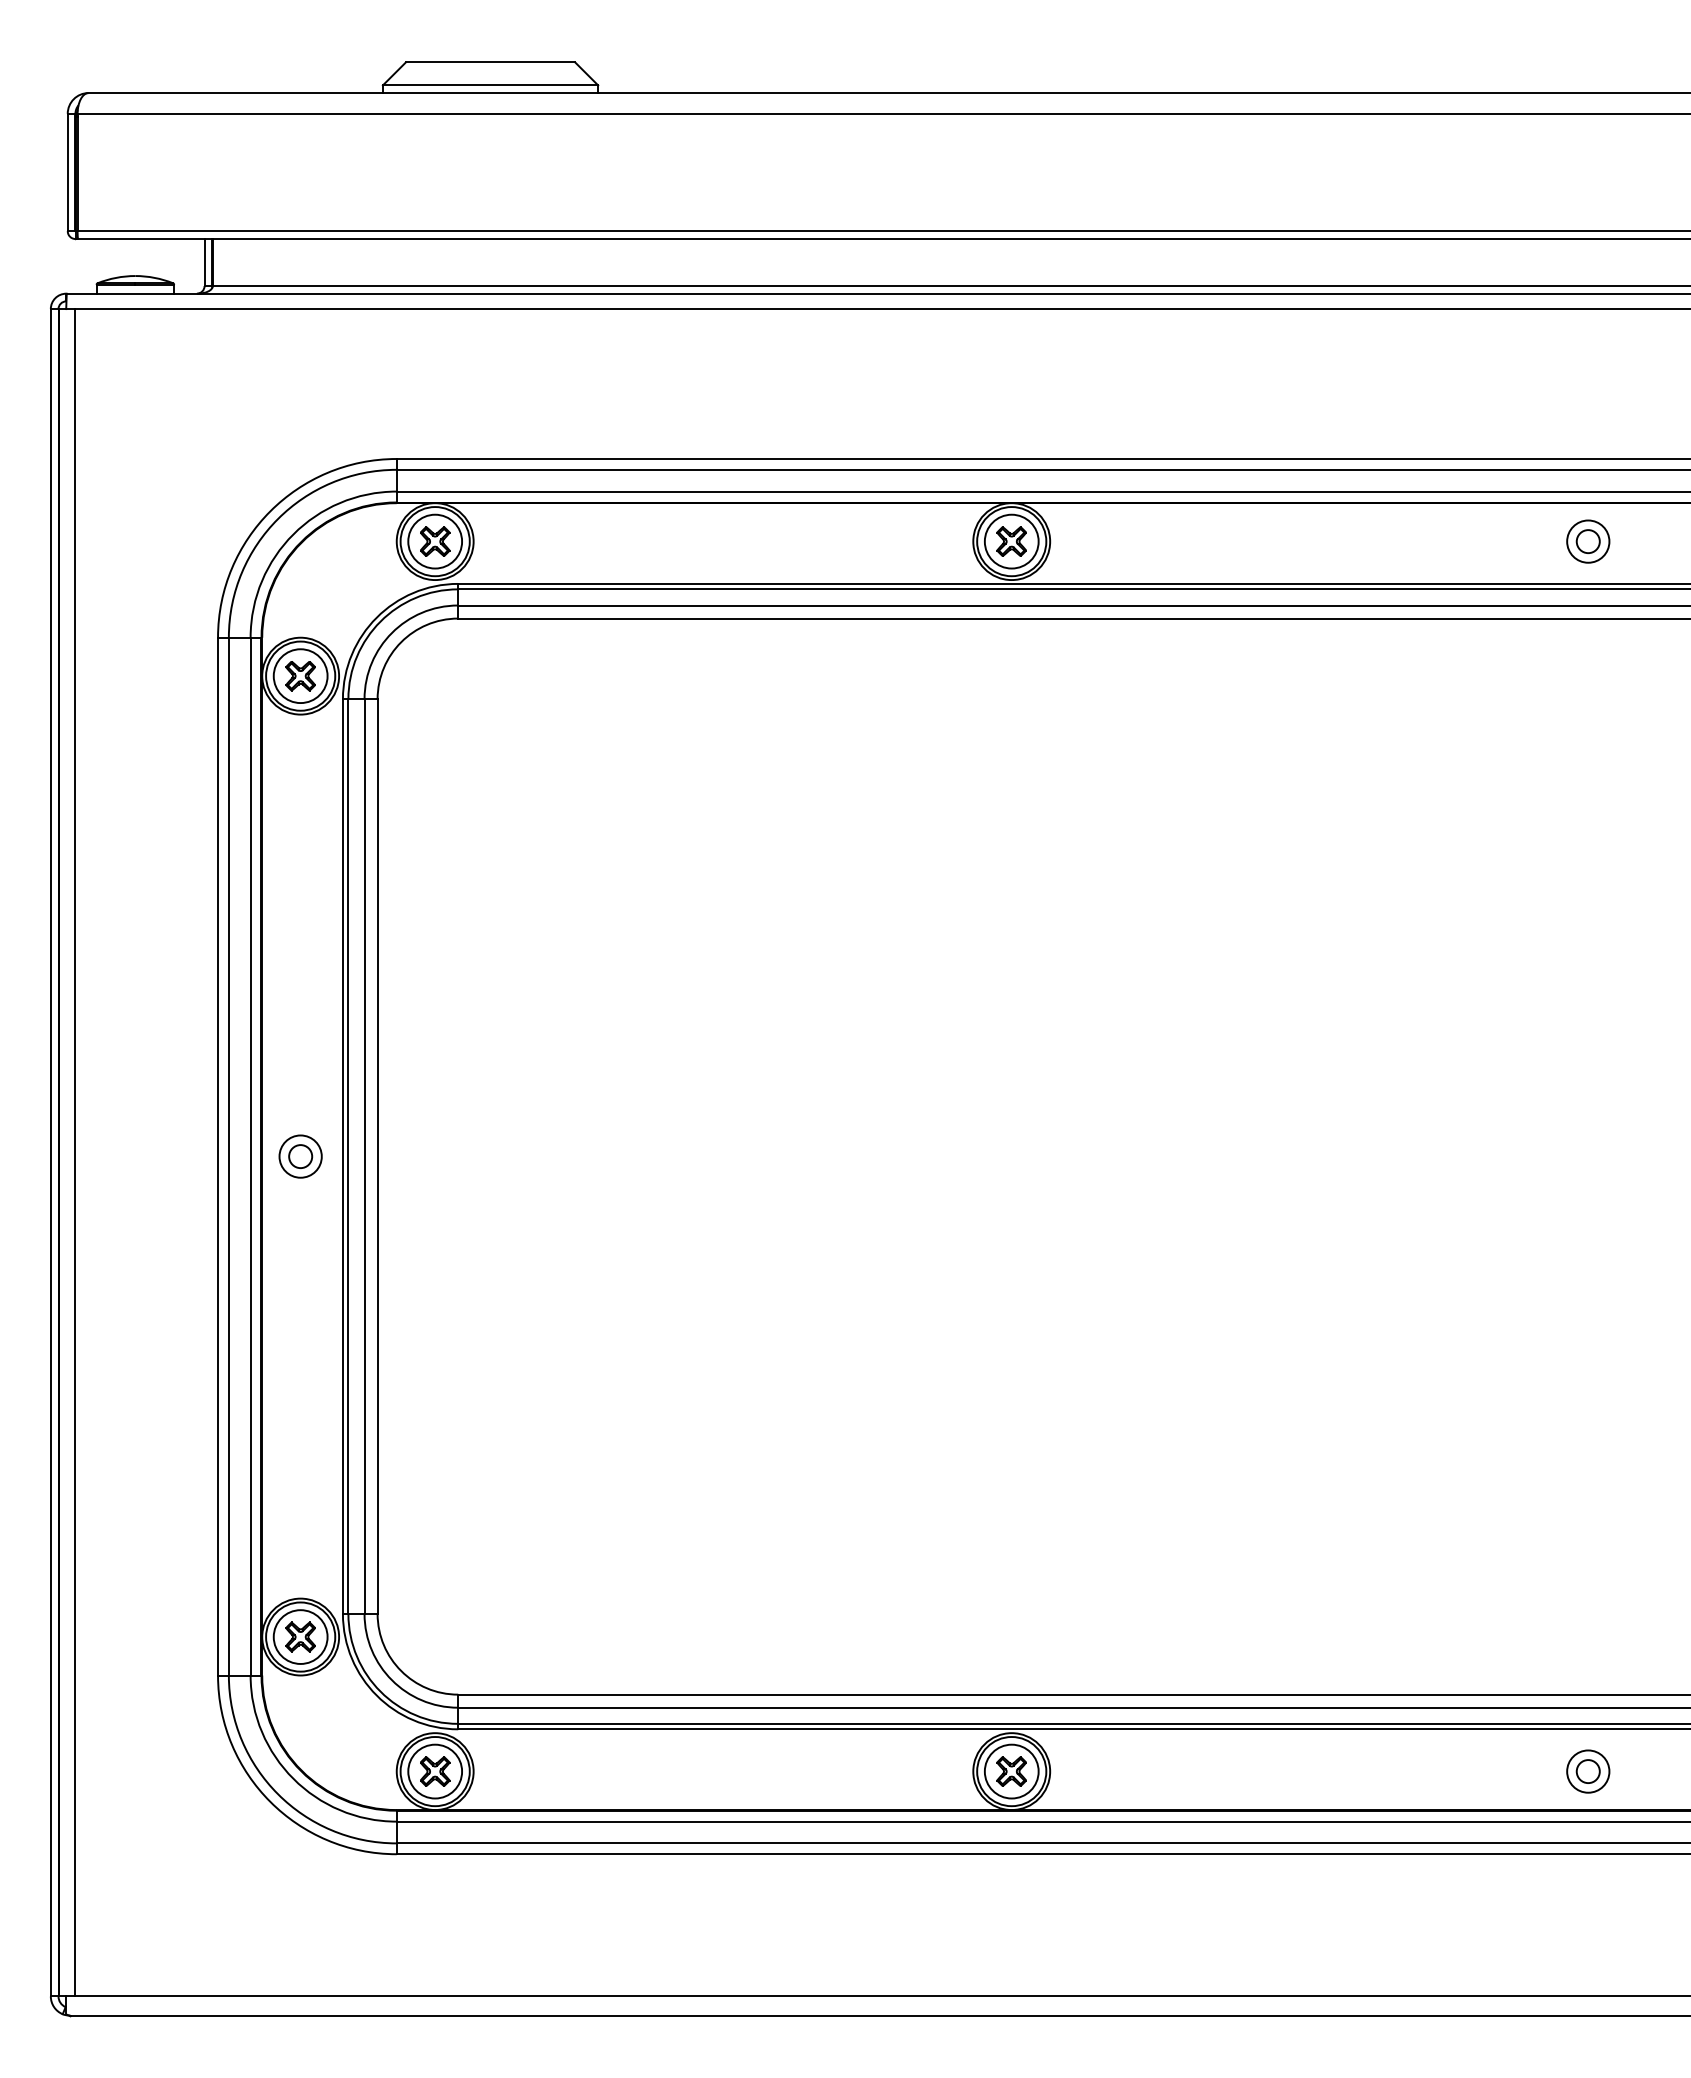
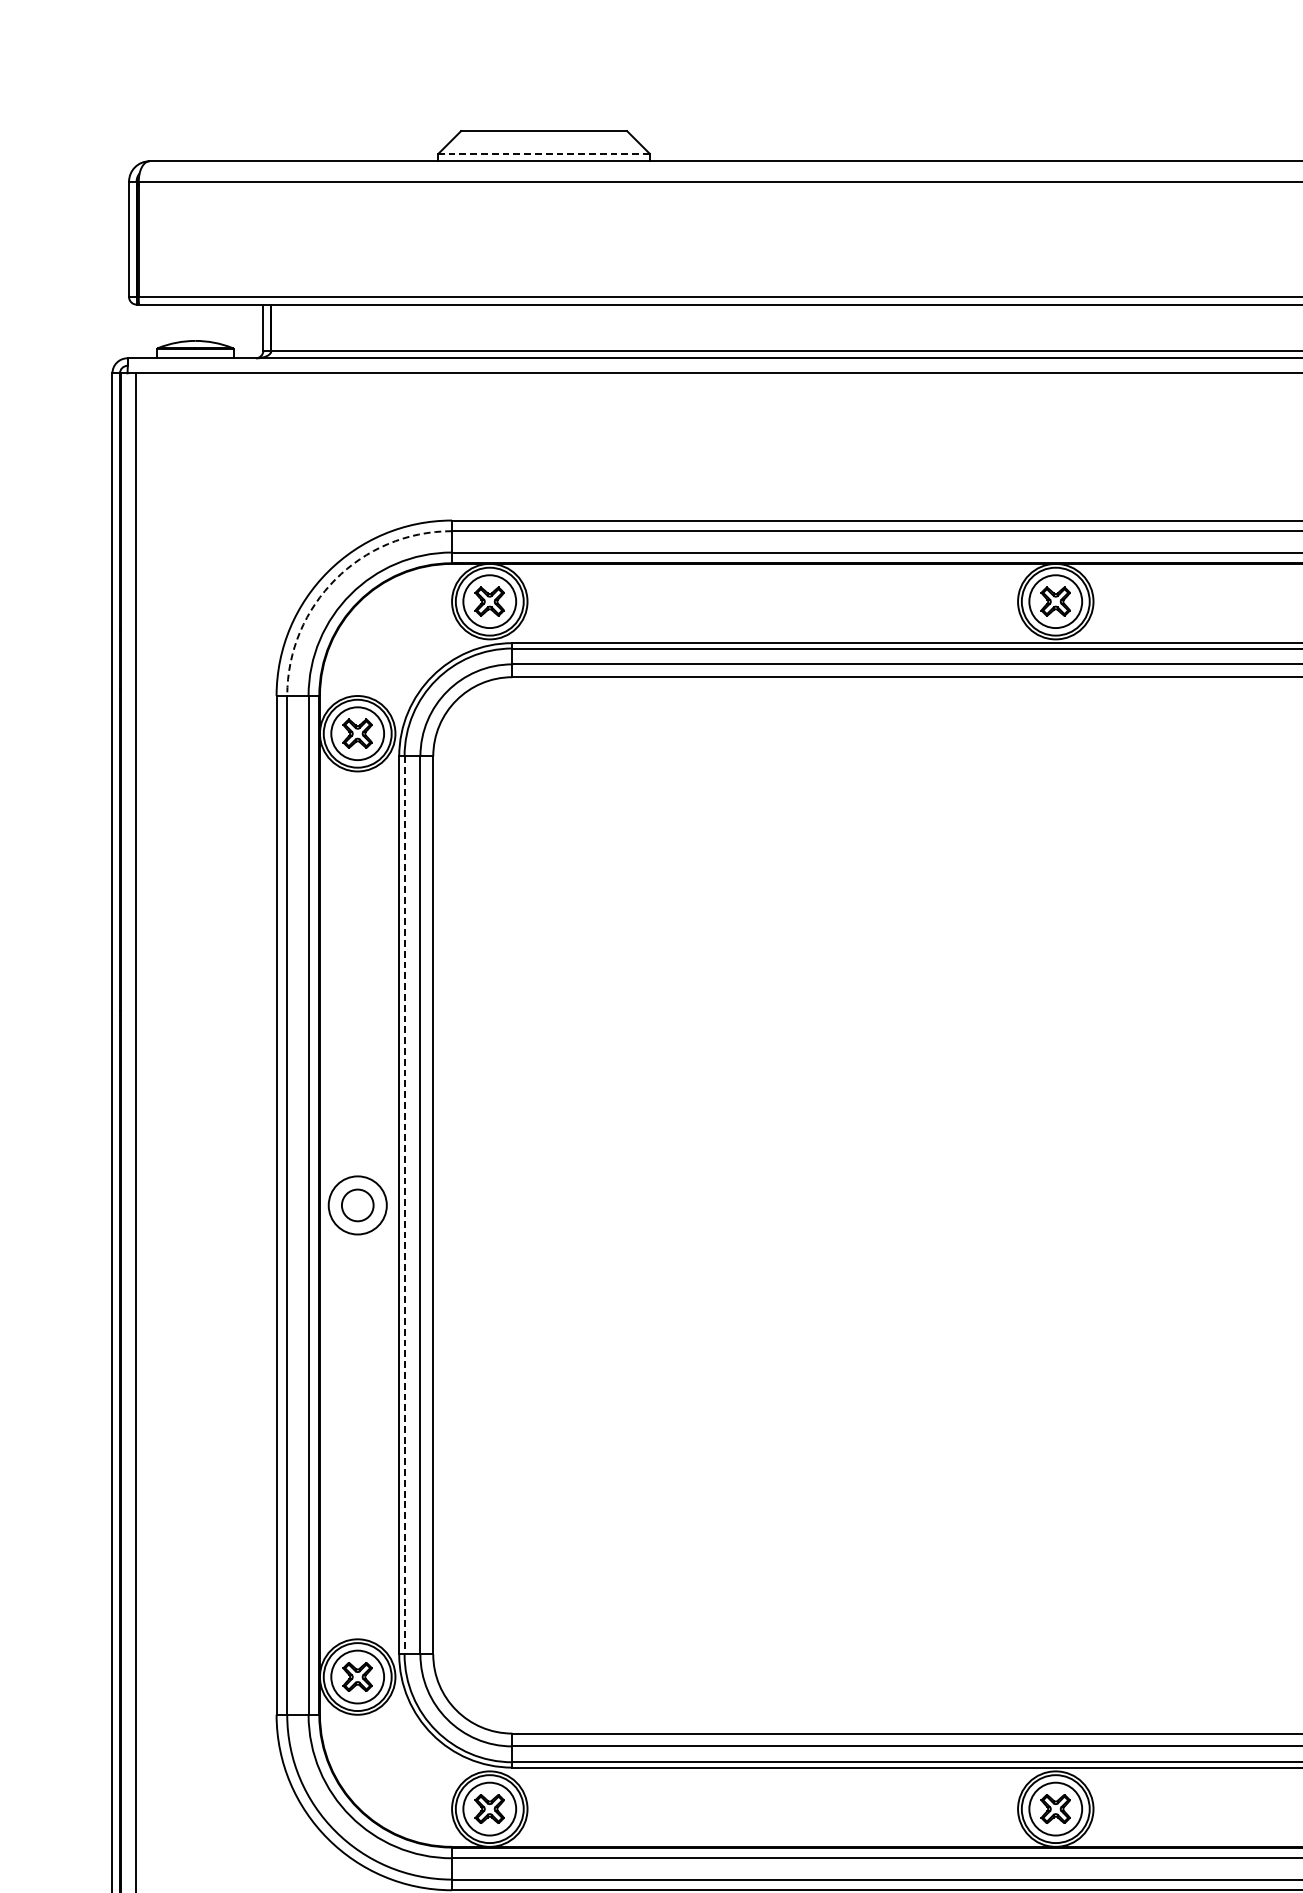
line: (490, 85) -> (544, 153), solid -> dashed
arc: (278, 519) -> (335, 579), solid -> dashed
part: (300, 1156) -> (357, 1205), size x1.4
line: (348, 1157) -> (404, 1206), solid -> dashed

